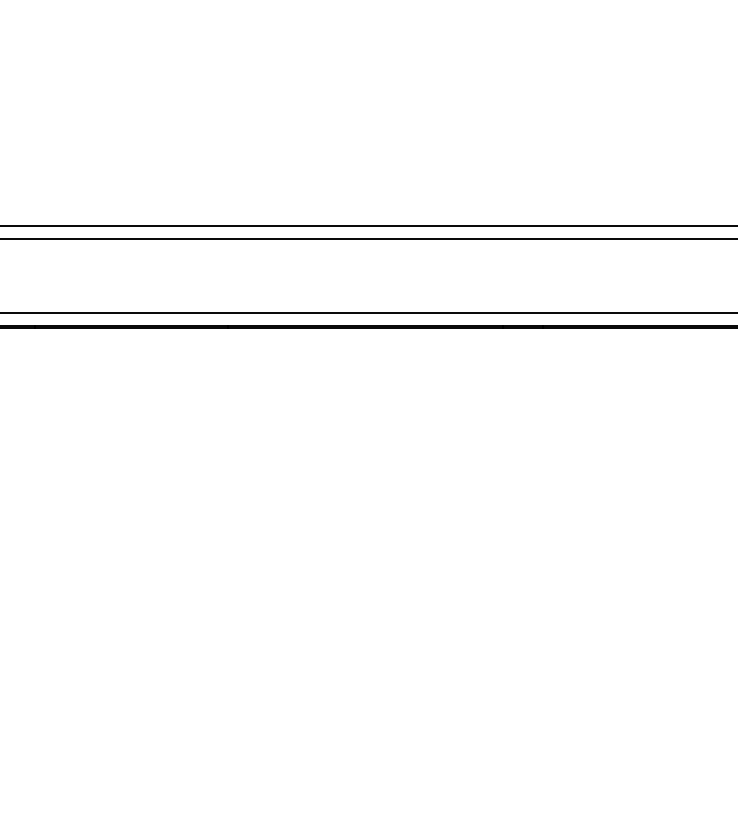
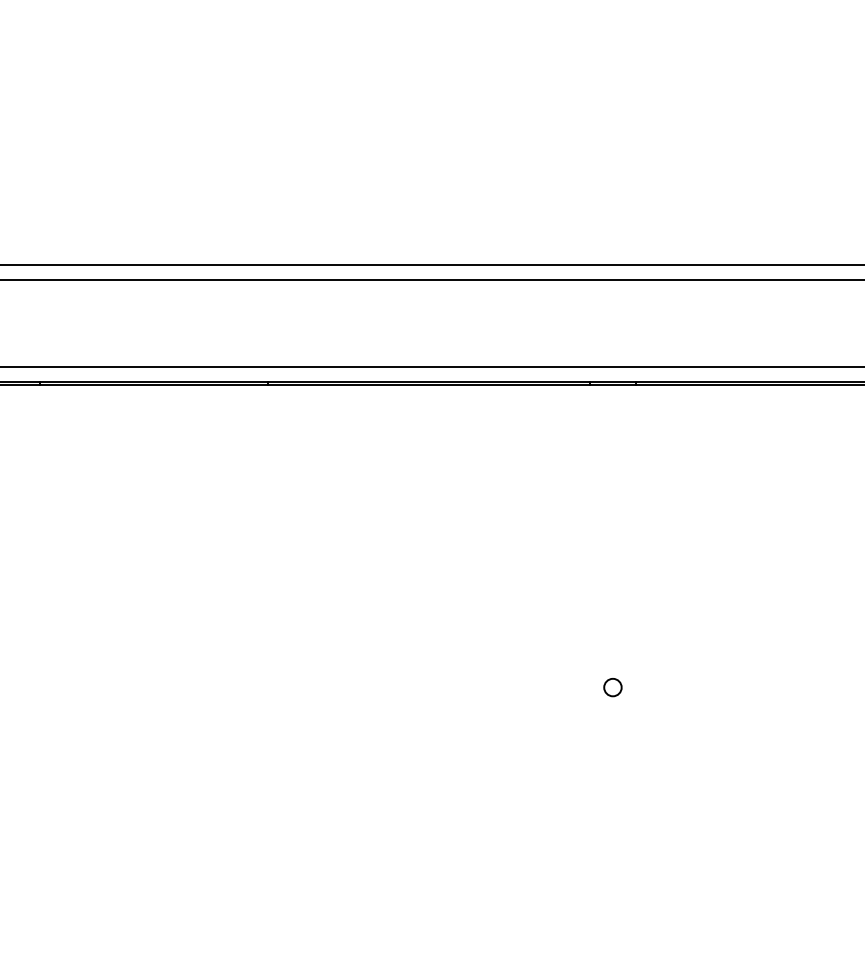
circle: (522, 586) -> (612, 687), added

